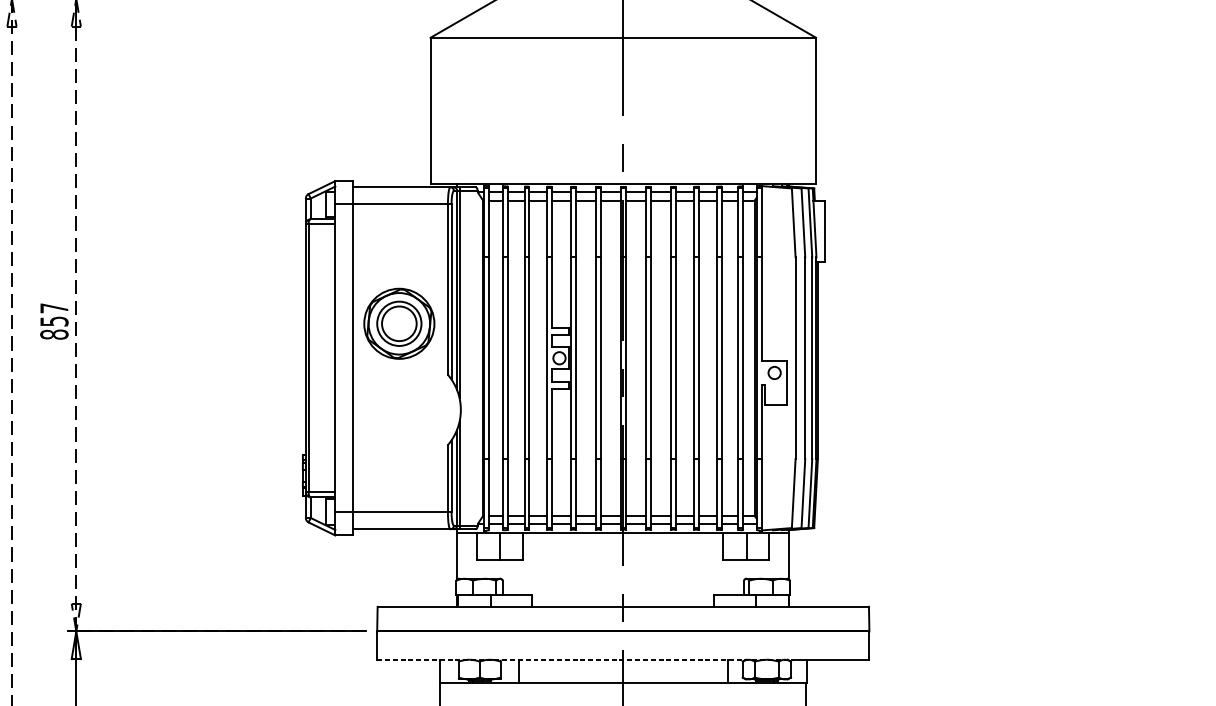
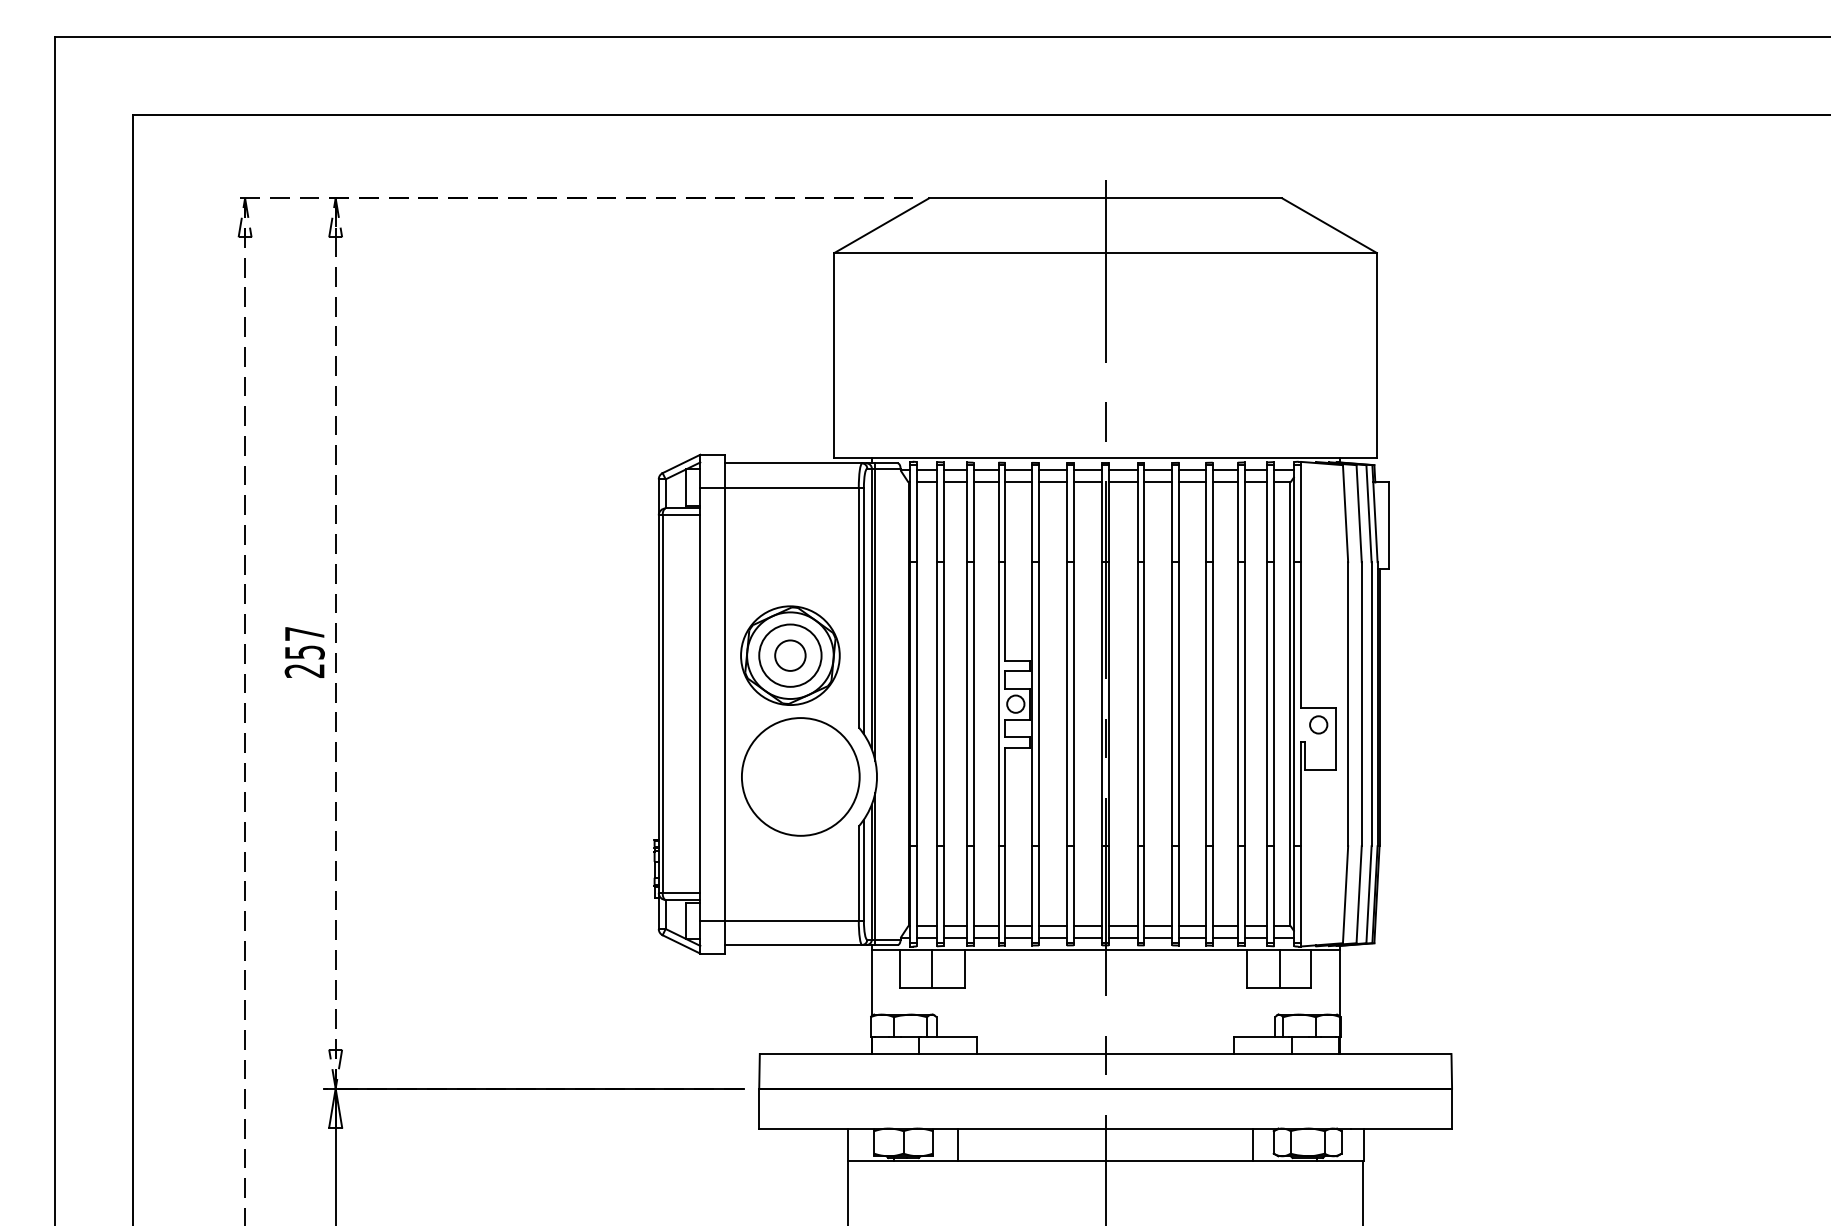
circle: (399, 323) -> (790, 655), size x0.62
text: (54, 334) -> (304, 670), 857 -> 257
circle: (406, 409) -> (800, 776), added
line: (586, 659) -> (1054, 1128), dashed -> solid

